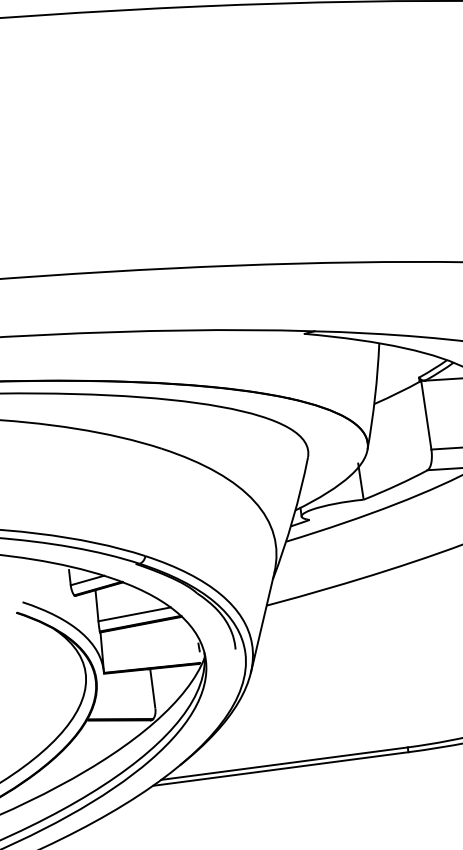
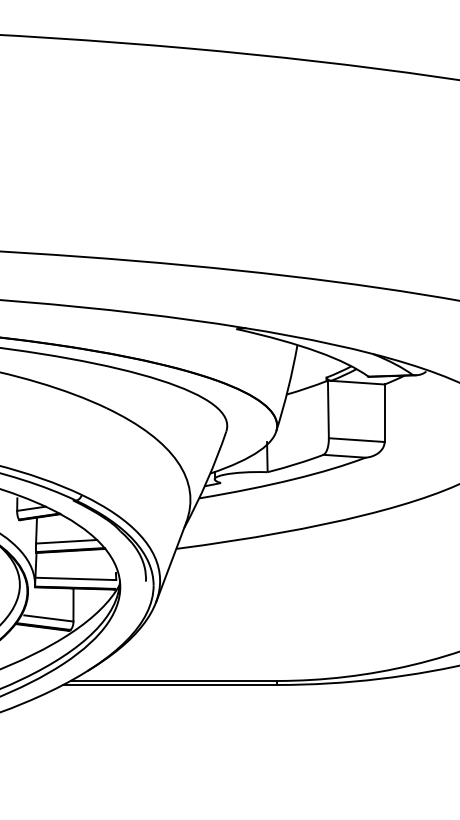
line: (151, 656) -> (75, 578), added
line: (125, 708) -> (48, 618), added

